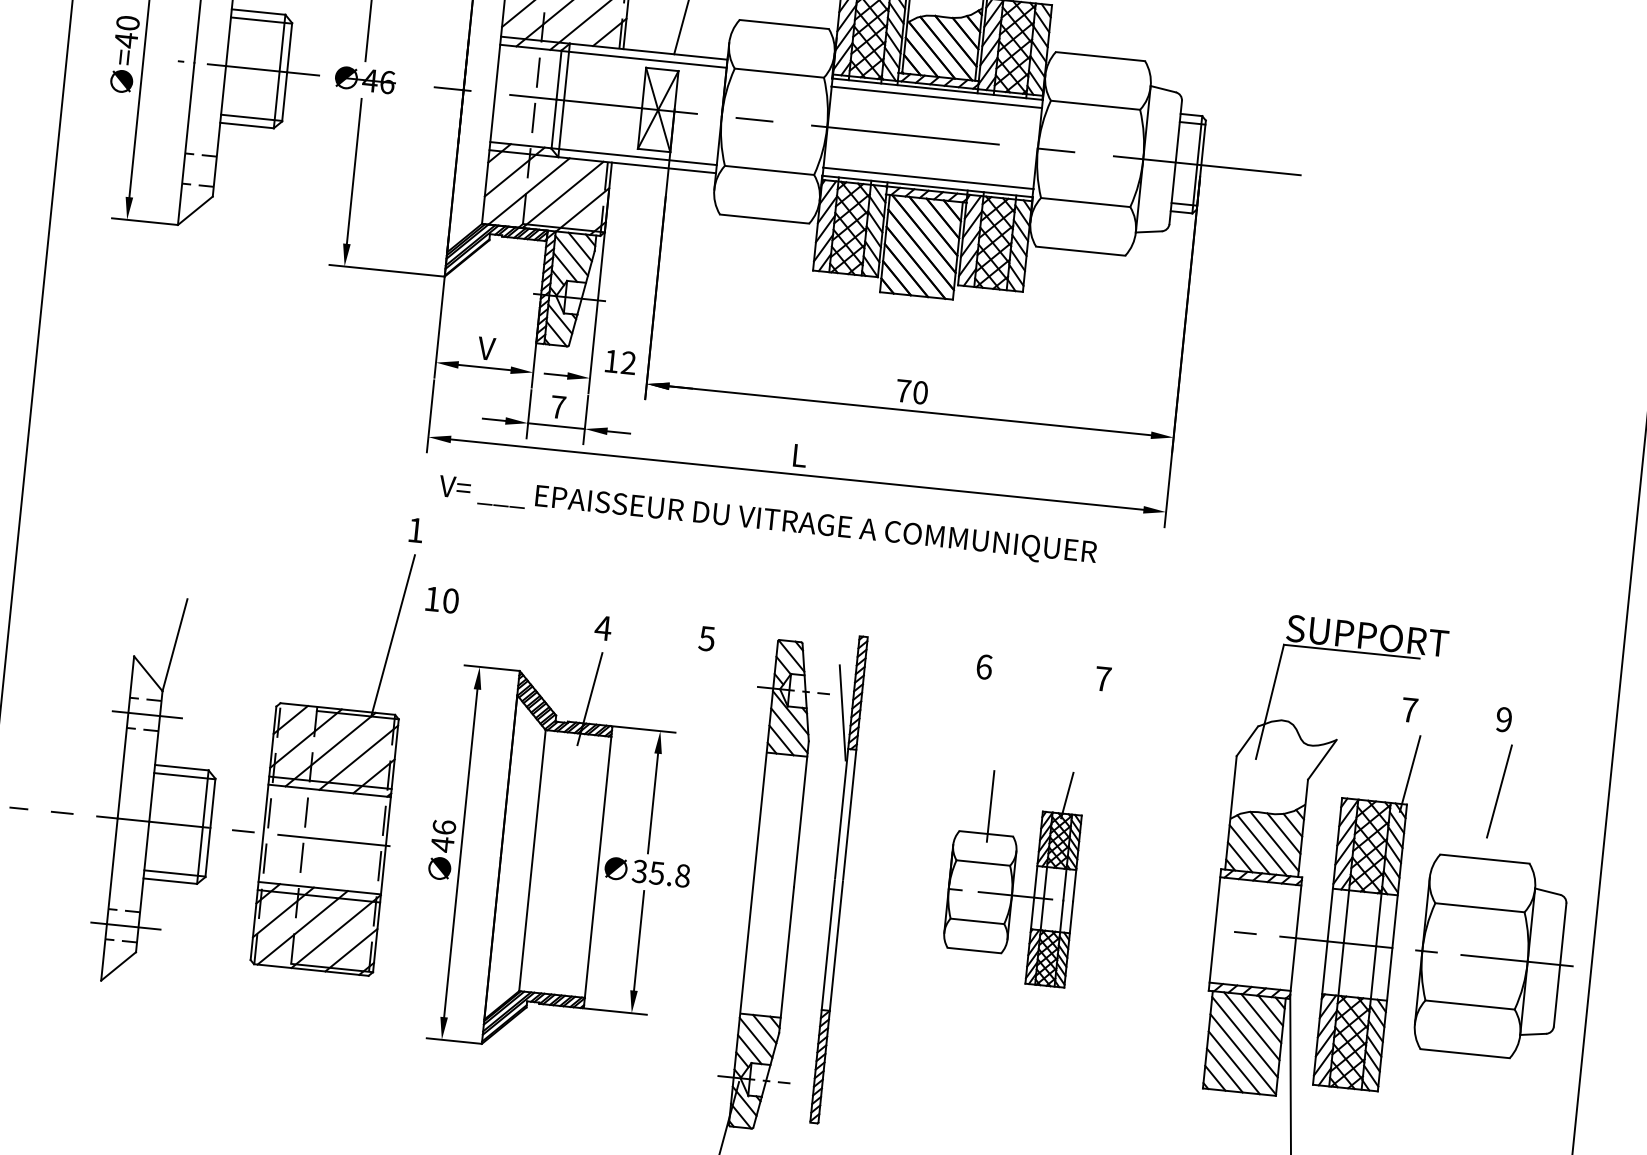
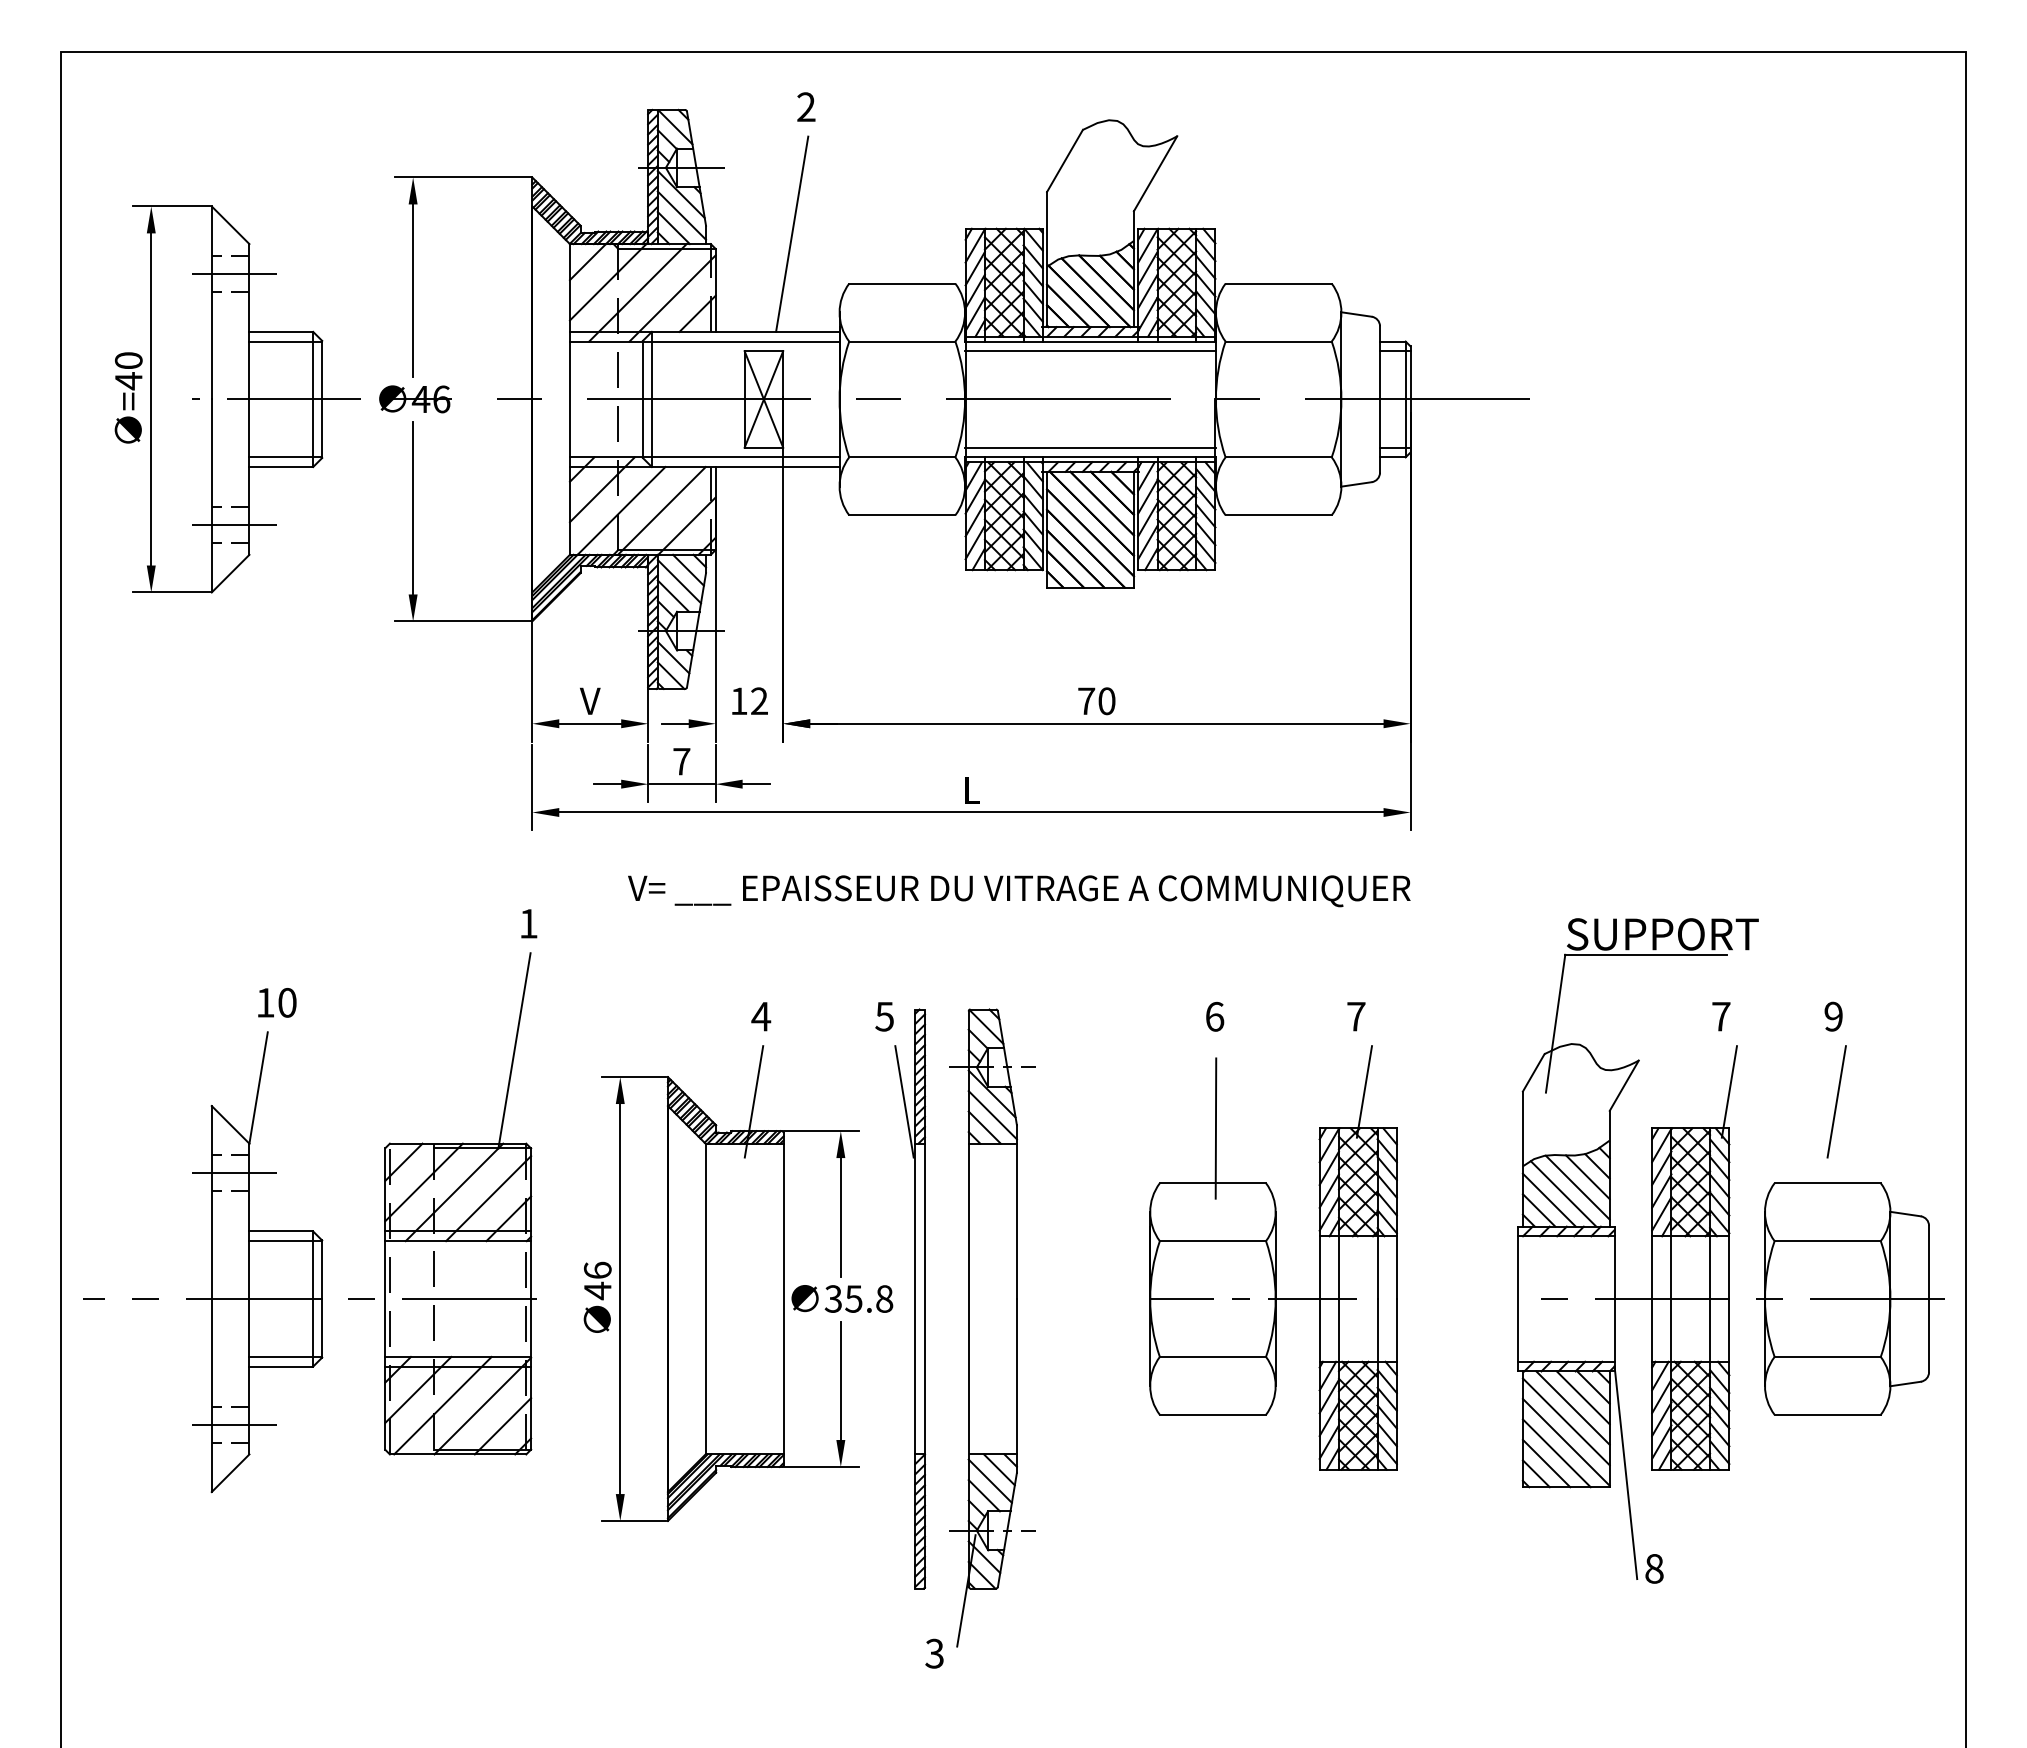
line: (202, 170) -> (234, 525), added
text: (767, 521) -> (1019, 891), moved
text: (442, 599) -> (277, 1002), moved
part: (1013, 874) -> (1273, 1257), size x1.67
part: (830, 878) -> (909, 1298), moved

